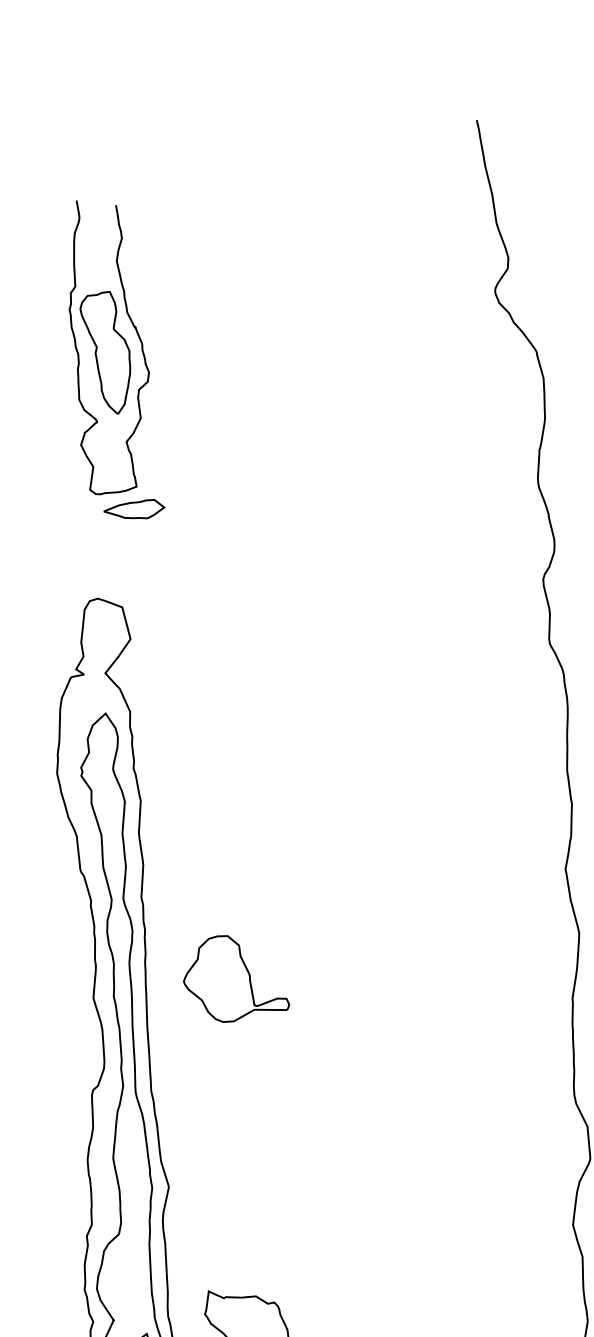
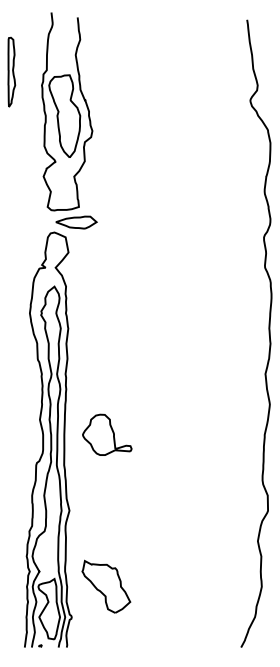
part: (113, 358) -> (69, 120), size x1.43
part: (236, 977) -> (107, 434), moved

